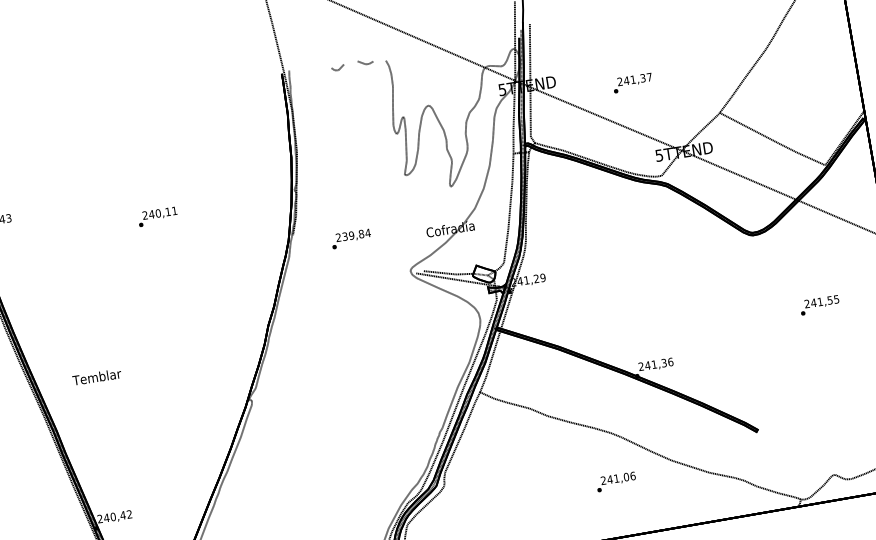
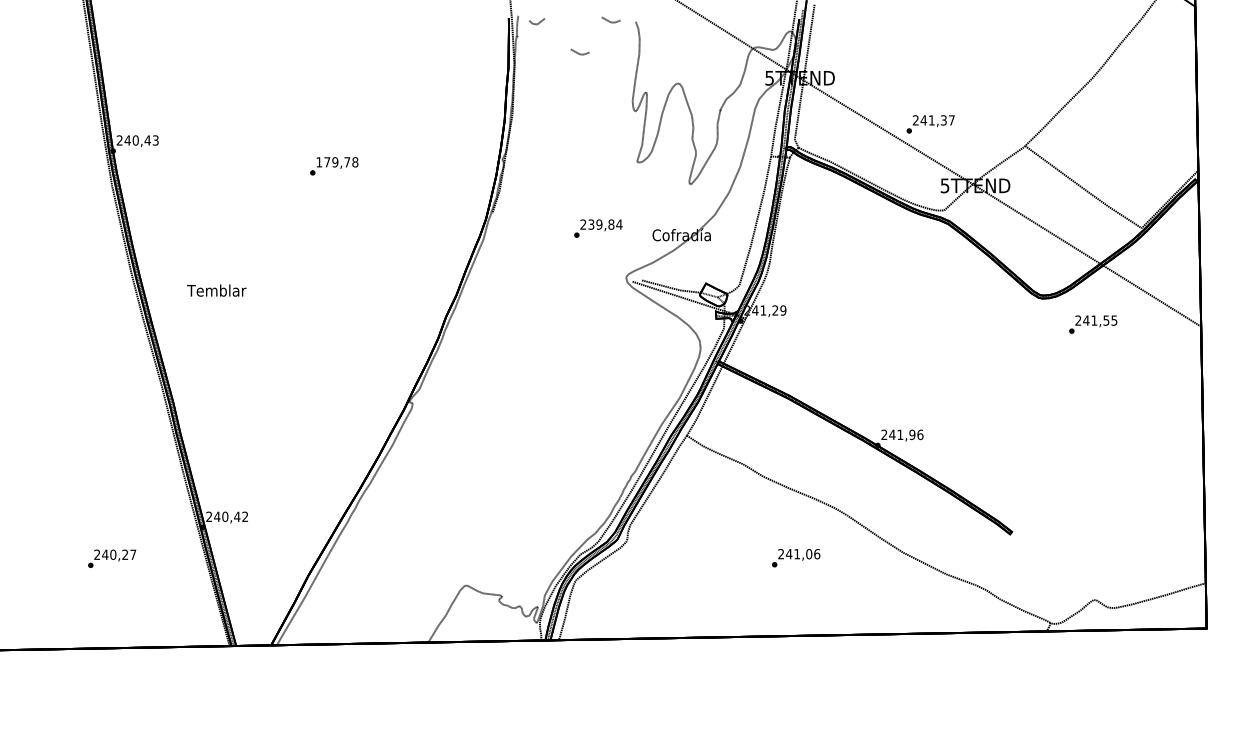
line: (339, 68) -> (538, 22), moved
text: (632, 83) -> (930, 124), moved
line: (343, 93) -> (578, 52), added
text: (160, 213) -> (337, 162), 240,11 -> 179,78
text: (351, 238) -> (598, 228), moved
text: (820, 305) -> (1093, 324), moved
text: (664, 362) -> (912, 434), 241,36 -> 241,96
text: (96, 377) -> (216, 290), moved
text: (616, 482) -> (796, 558), moved

